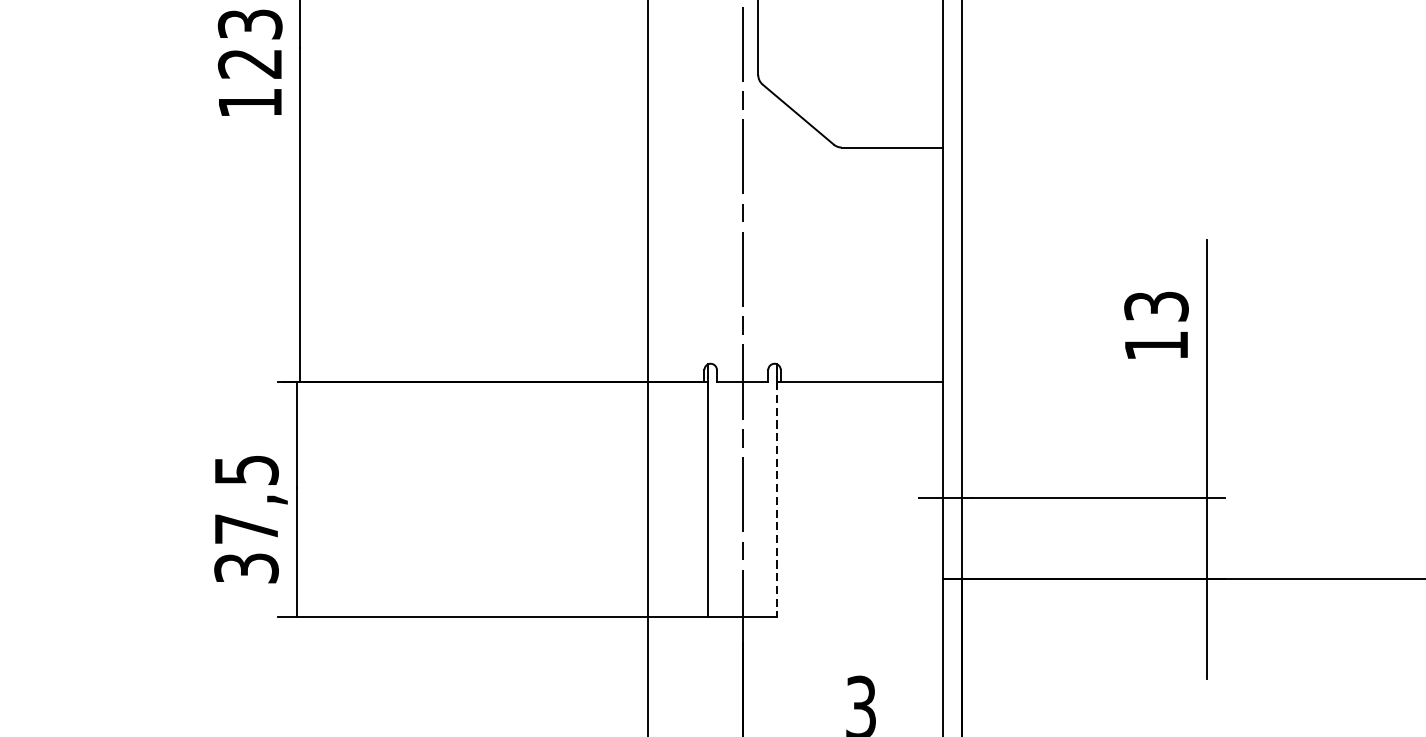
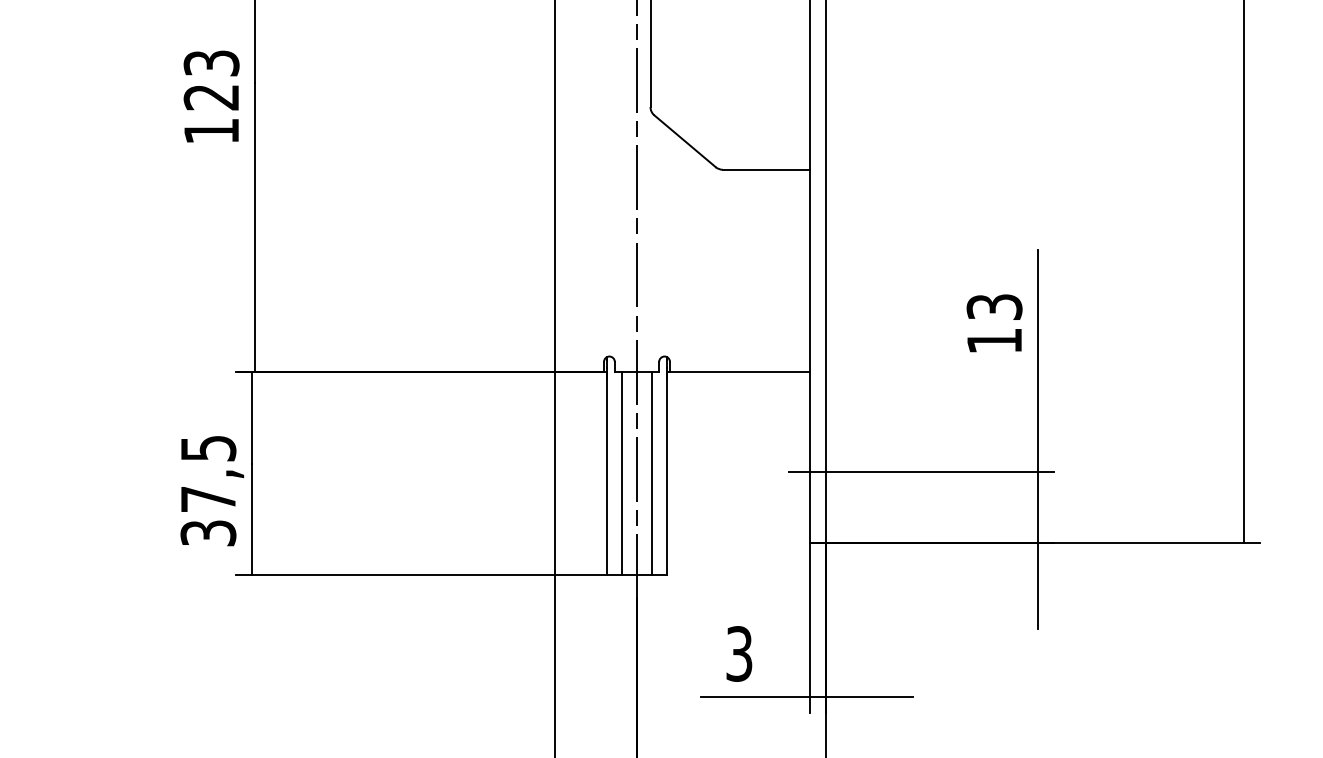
line: (725, 499) -> (622, 473), added
line: (759, 499) -> (651, 473), added
line: (776, 500) -> (666, 474), dashed -> solid

